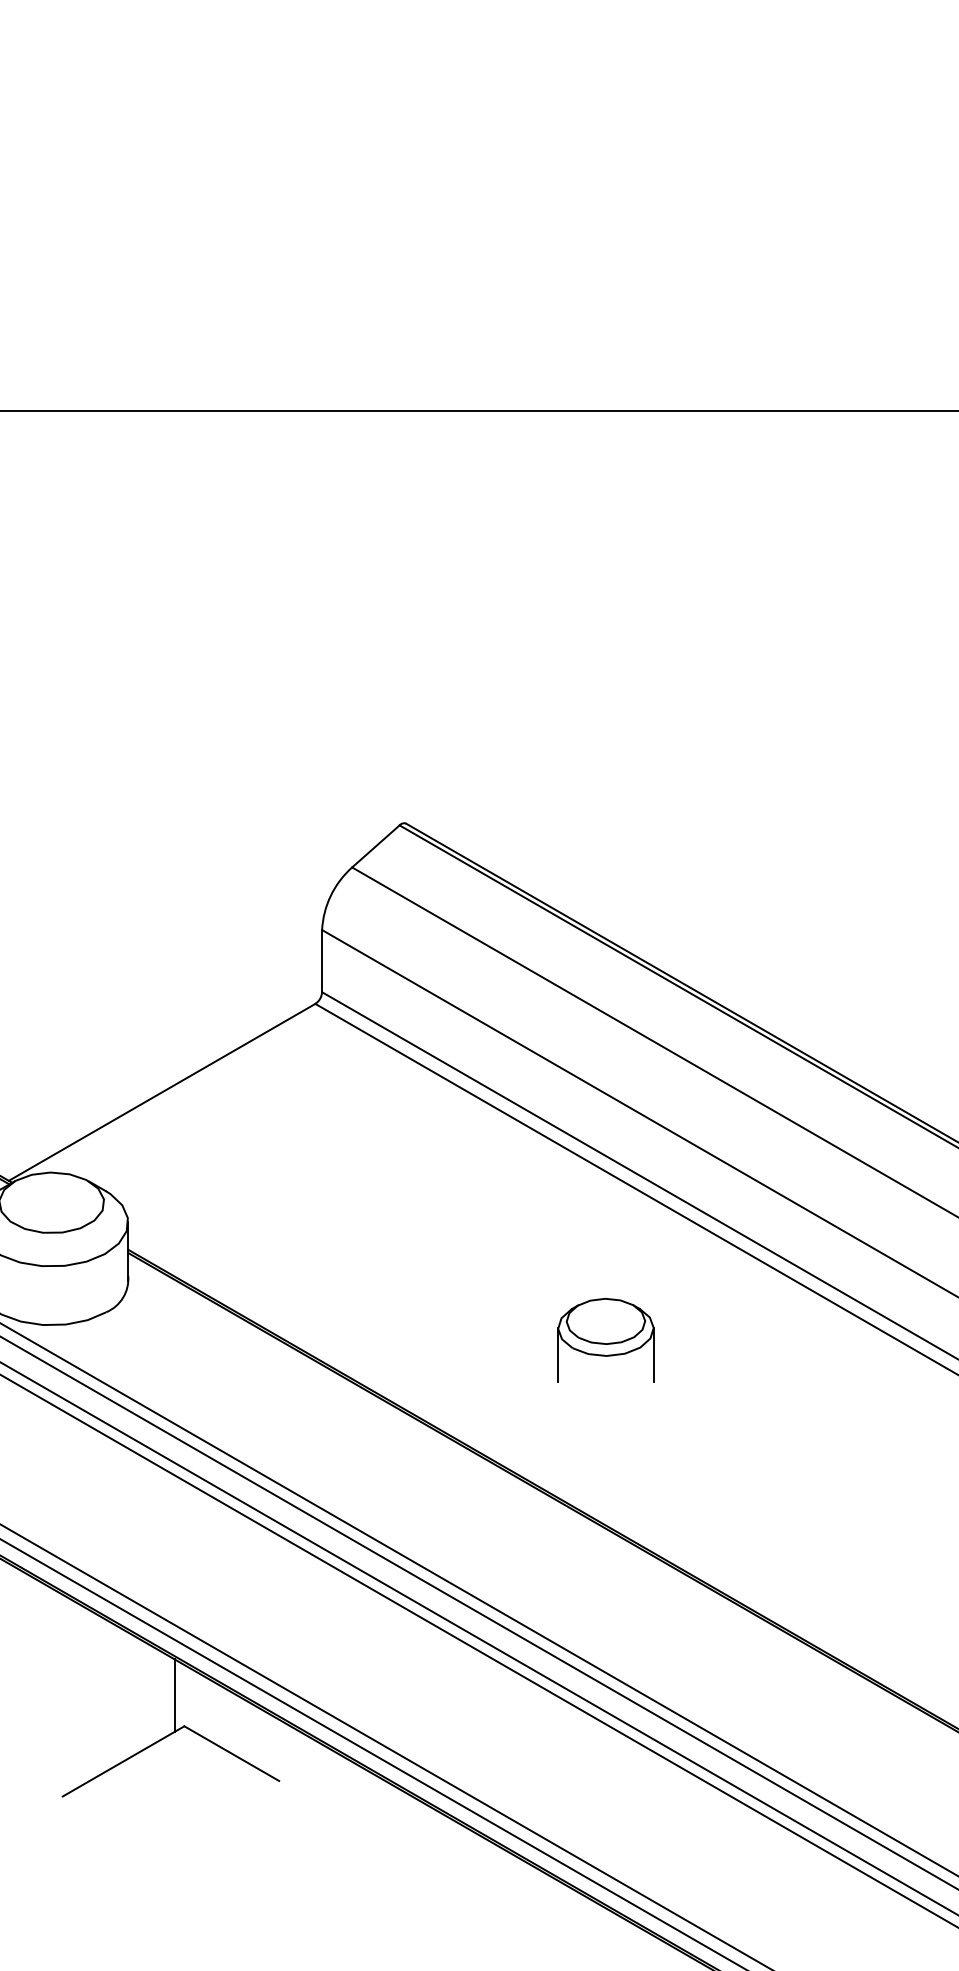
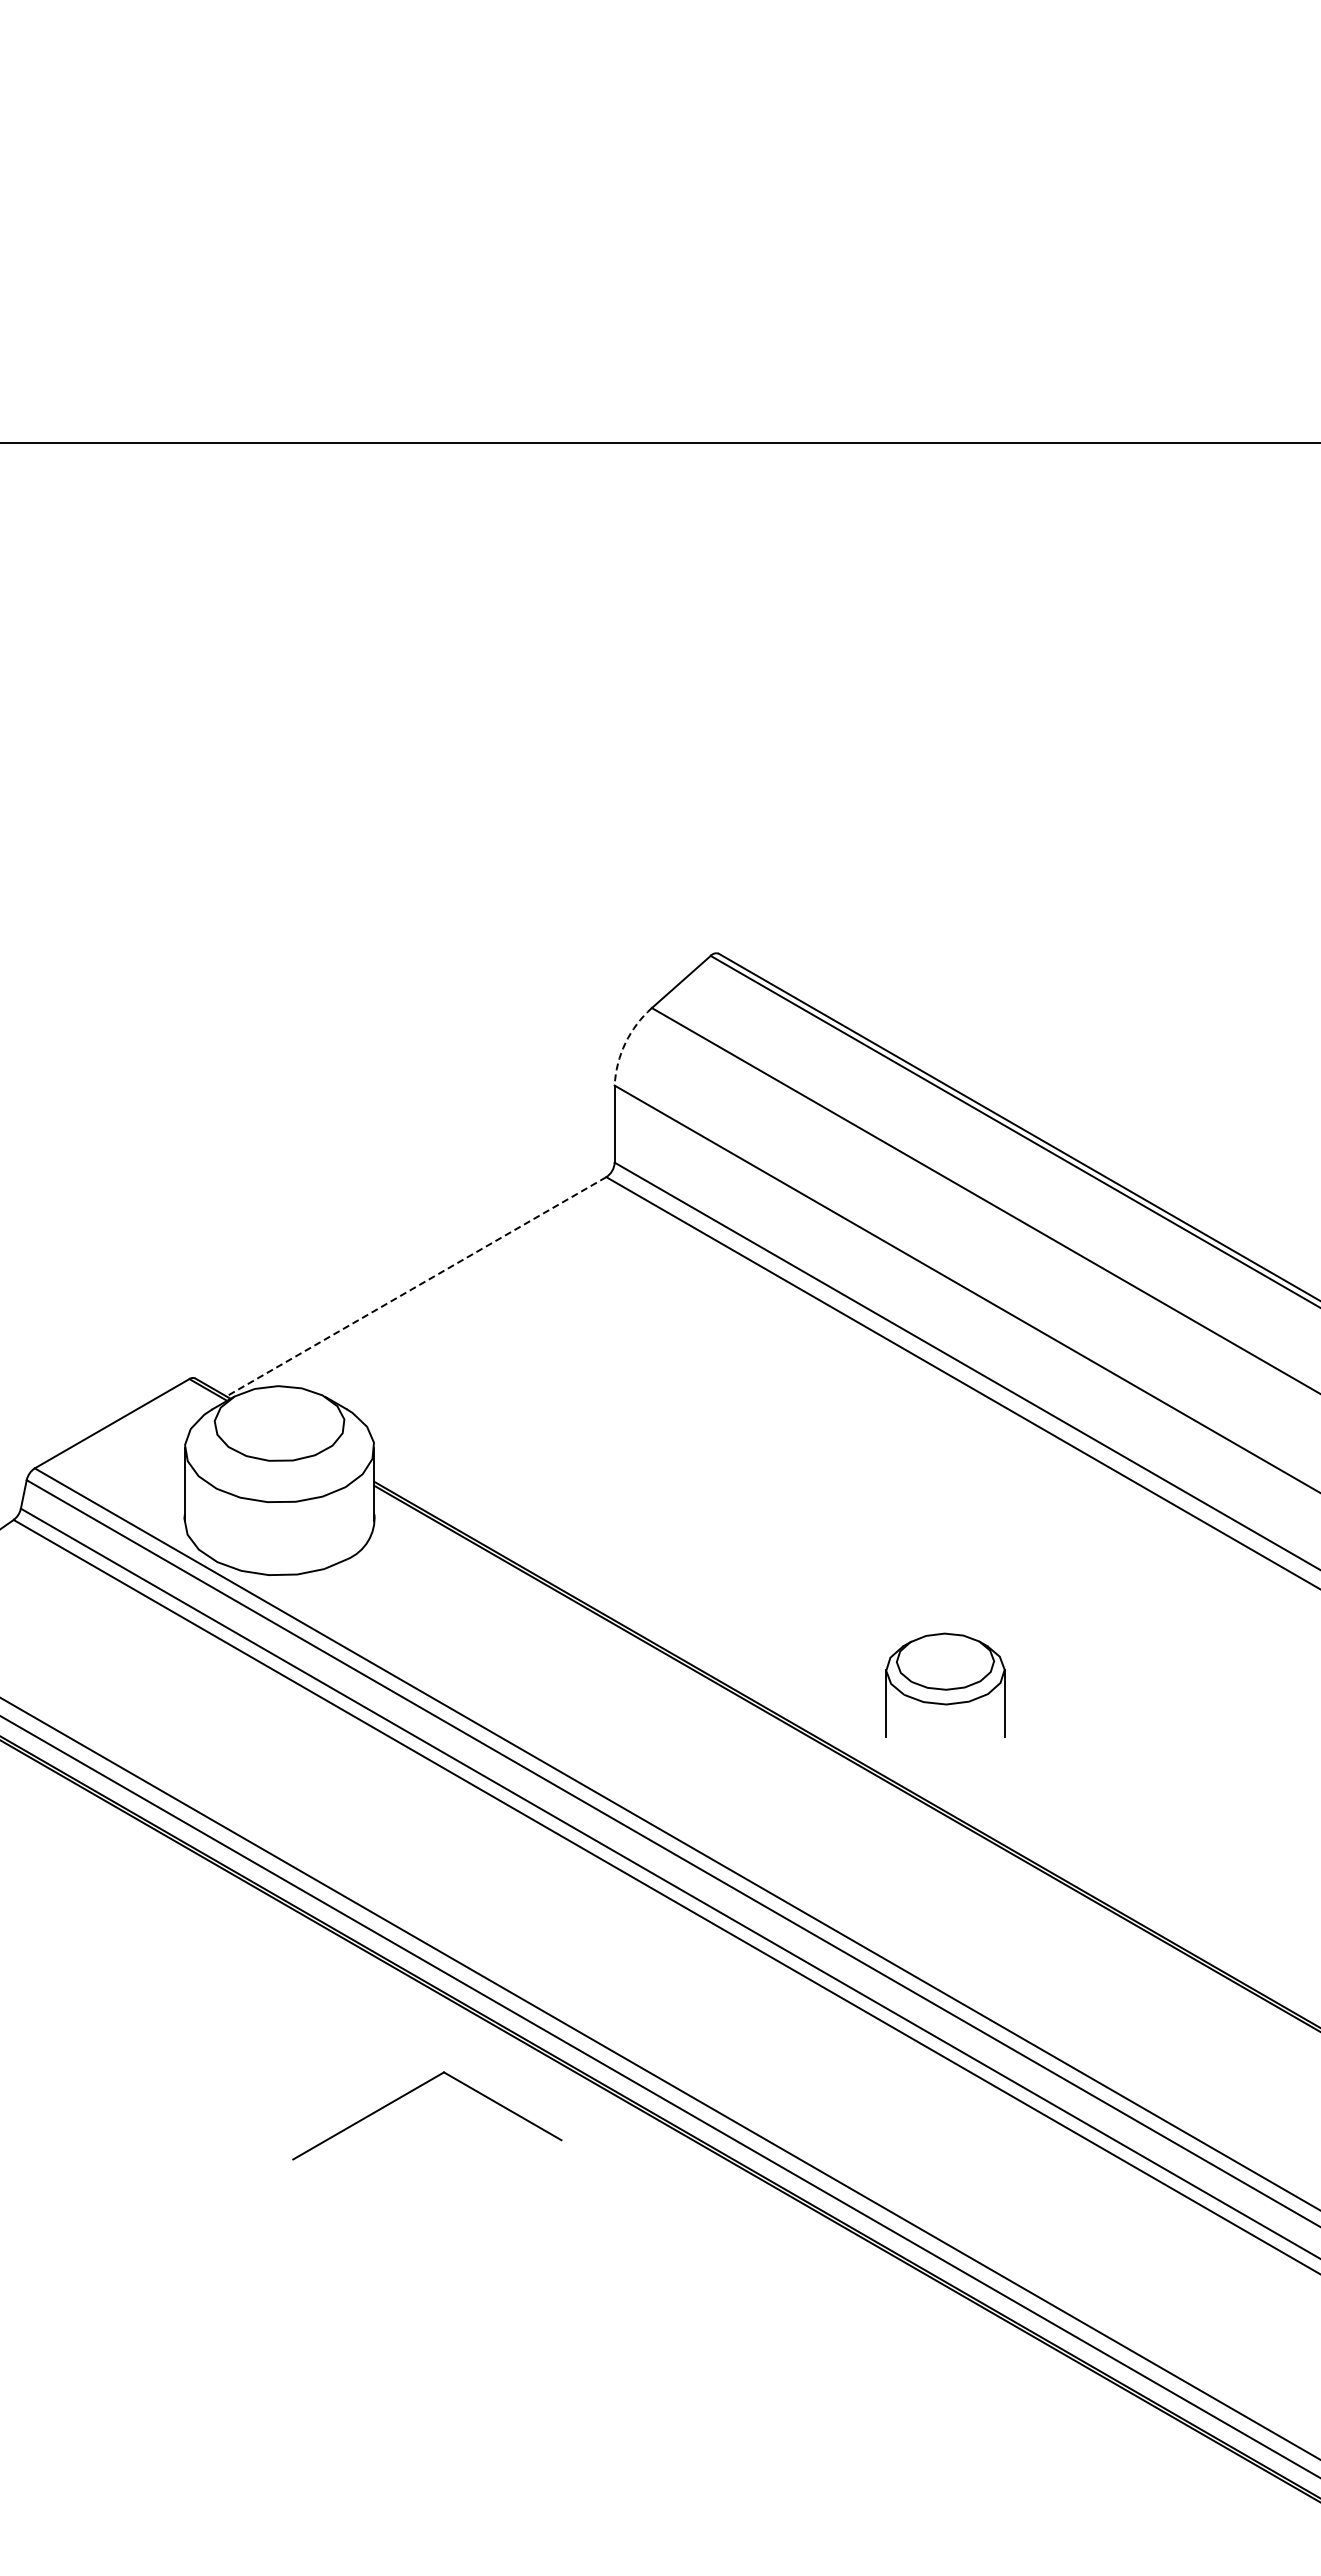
arc: (330, 896) -> (625, 1043), solid -> dashed
line: (161, 1092) -> (415, 1287), solid -> dashed
part: (605, 1339) -> (945, 1684), moved
line: (175, 1695) -> (432, 2034), removed

